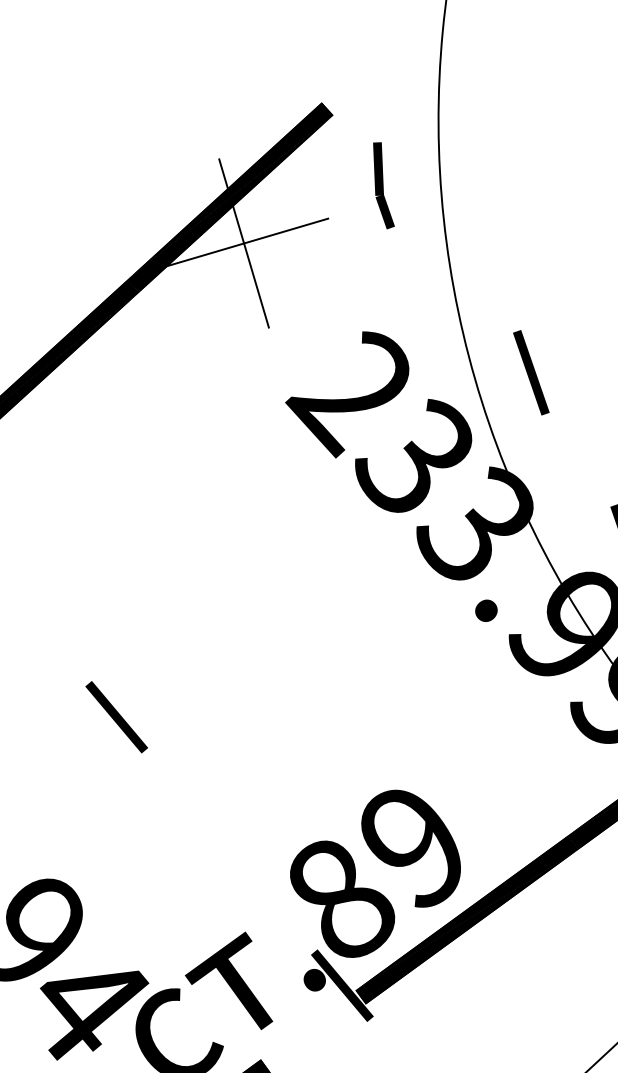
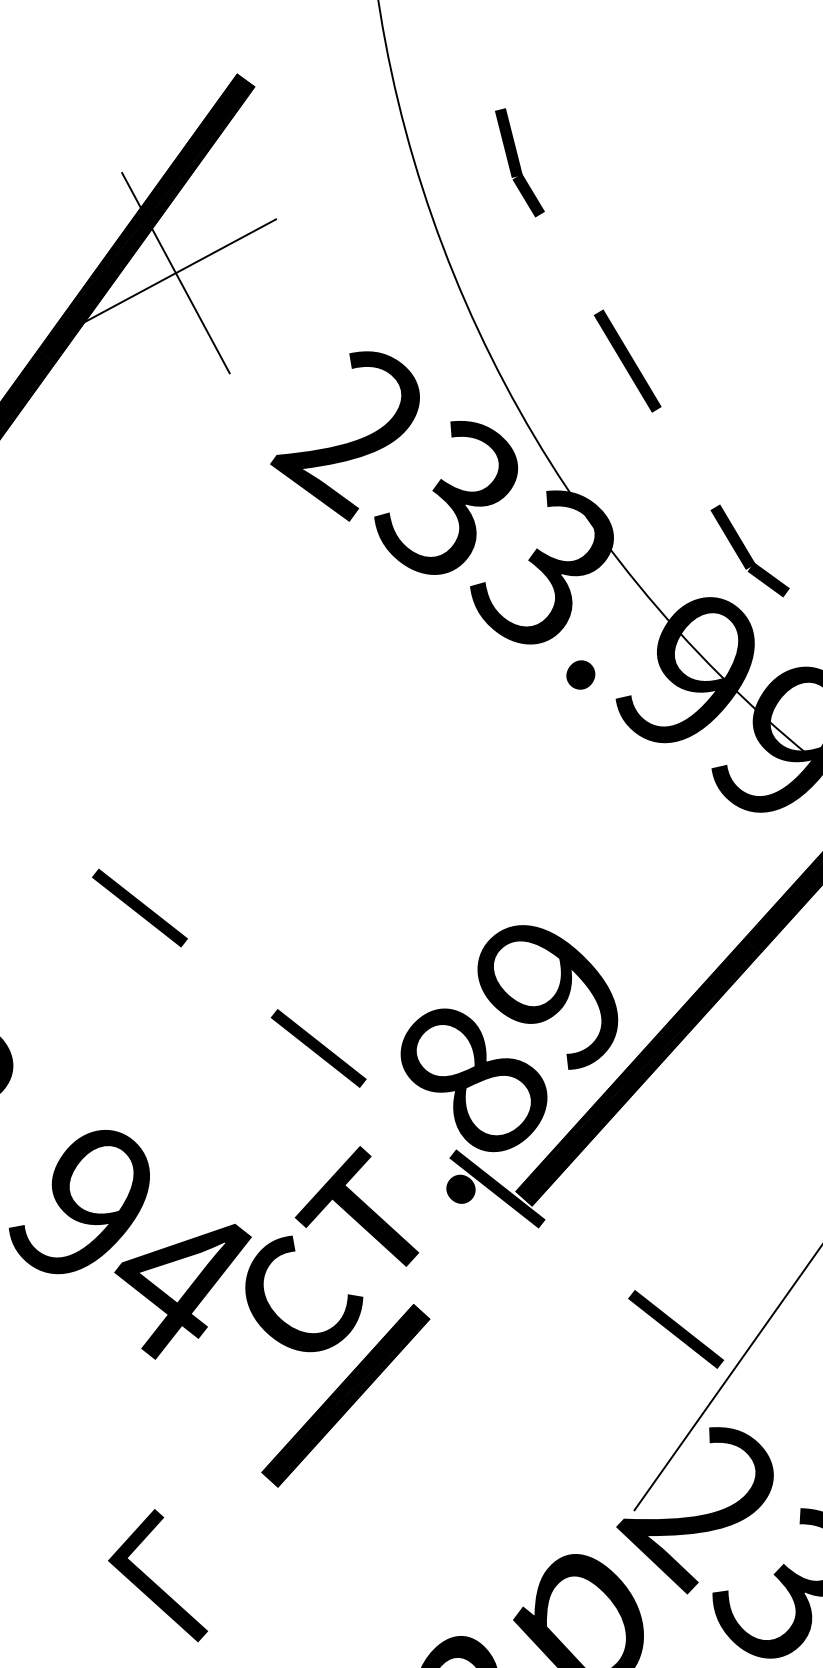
part: (383, 185) -> (519, 162), moved
line: (531, 372) -> (627, 360), moved
line: (229, 851) -> (318, 1048), added

